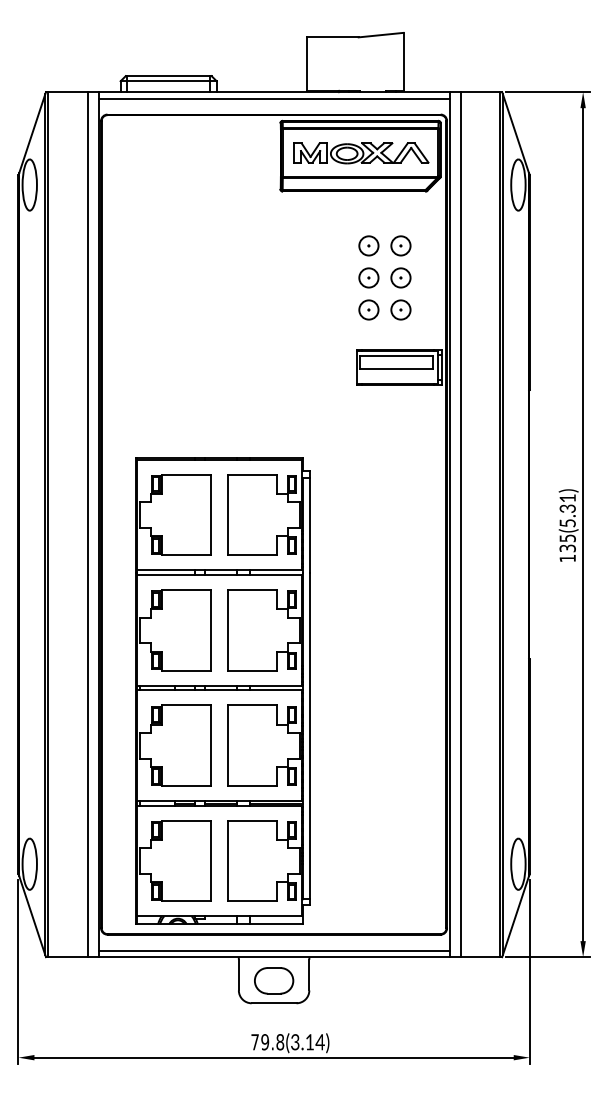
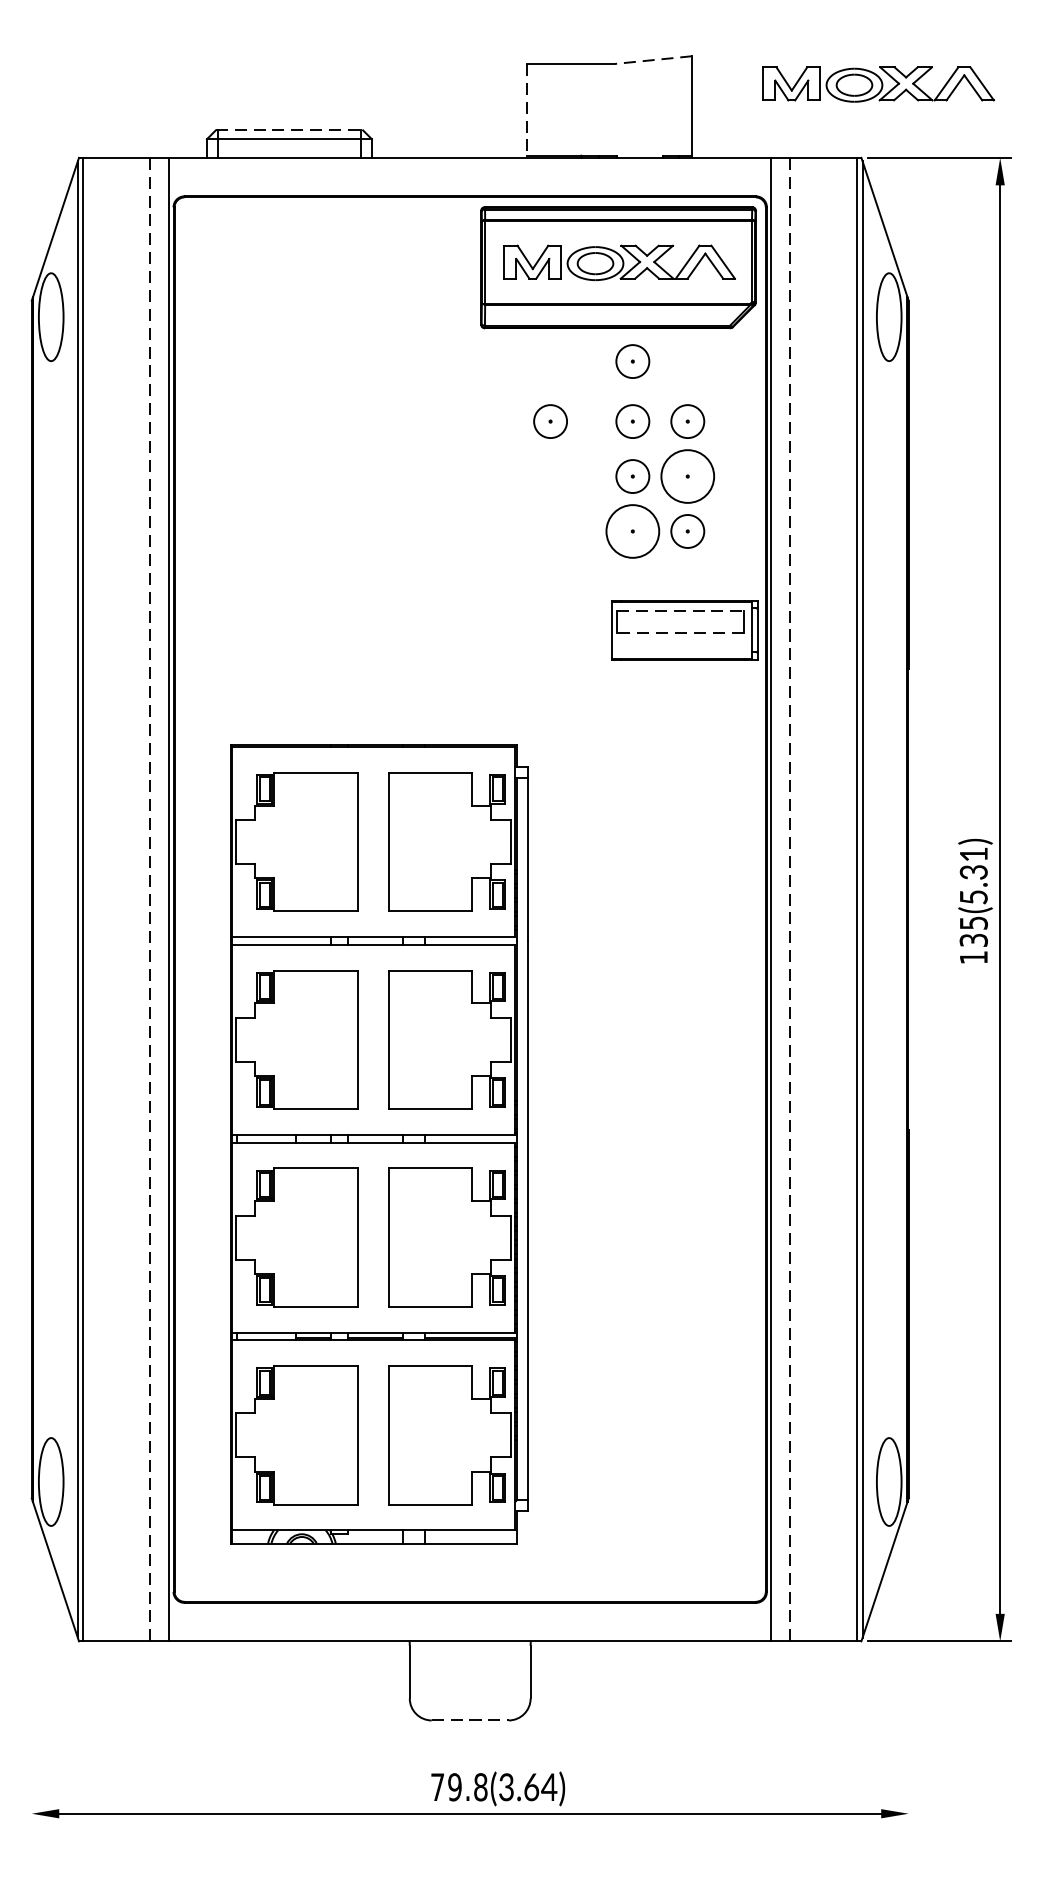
line: (381, 35) -> (654, 60), solid -> dashed
part: (512, 49) -> (879, 84), added
line: (307, 64) -> (527, 110), solid -> dashed
line: (168, 76) -> (289, 131), solid -> dashed
line: (273, 98) -> (469, 168), removed
part: (368, 210) -> (632, 360), added
part: (320, 245) -> (549, 420), added
circle: (400, 277) -> (686, 475), size x1.6
circle: (368, 309) -> (632, 530), size x1.6
line: (396, 356) -> (680, 611), solid -> dashed
line: (396, 368) -> (680, 631), solid -> dashed
line: (87, 524) -> (150, 899), solid -> dashed
line: (460, 525) -> (789, 901), solid -> dashed
part: (222, 690) -> (378, 1142), moved
line: (273, 950) -> (469, 1629), removed
line: (18, 972) -> (31, 1667), removed
line: (529, 972) -> (908, 1667), removed
part: (274, 980) -> (470, 1681), removed
line: (274, 1003) -> (470, 1720), solid -> dashed
text: (309, 1042) -> (530, 1787), (3.14) -> (3.64)

